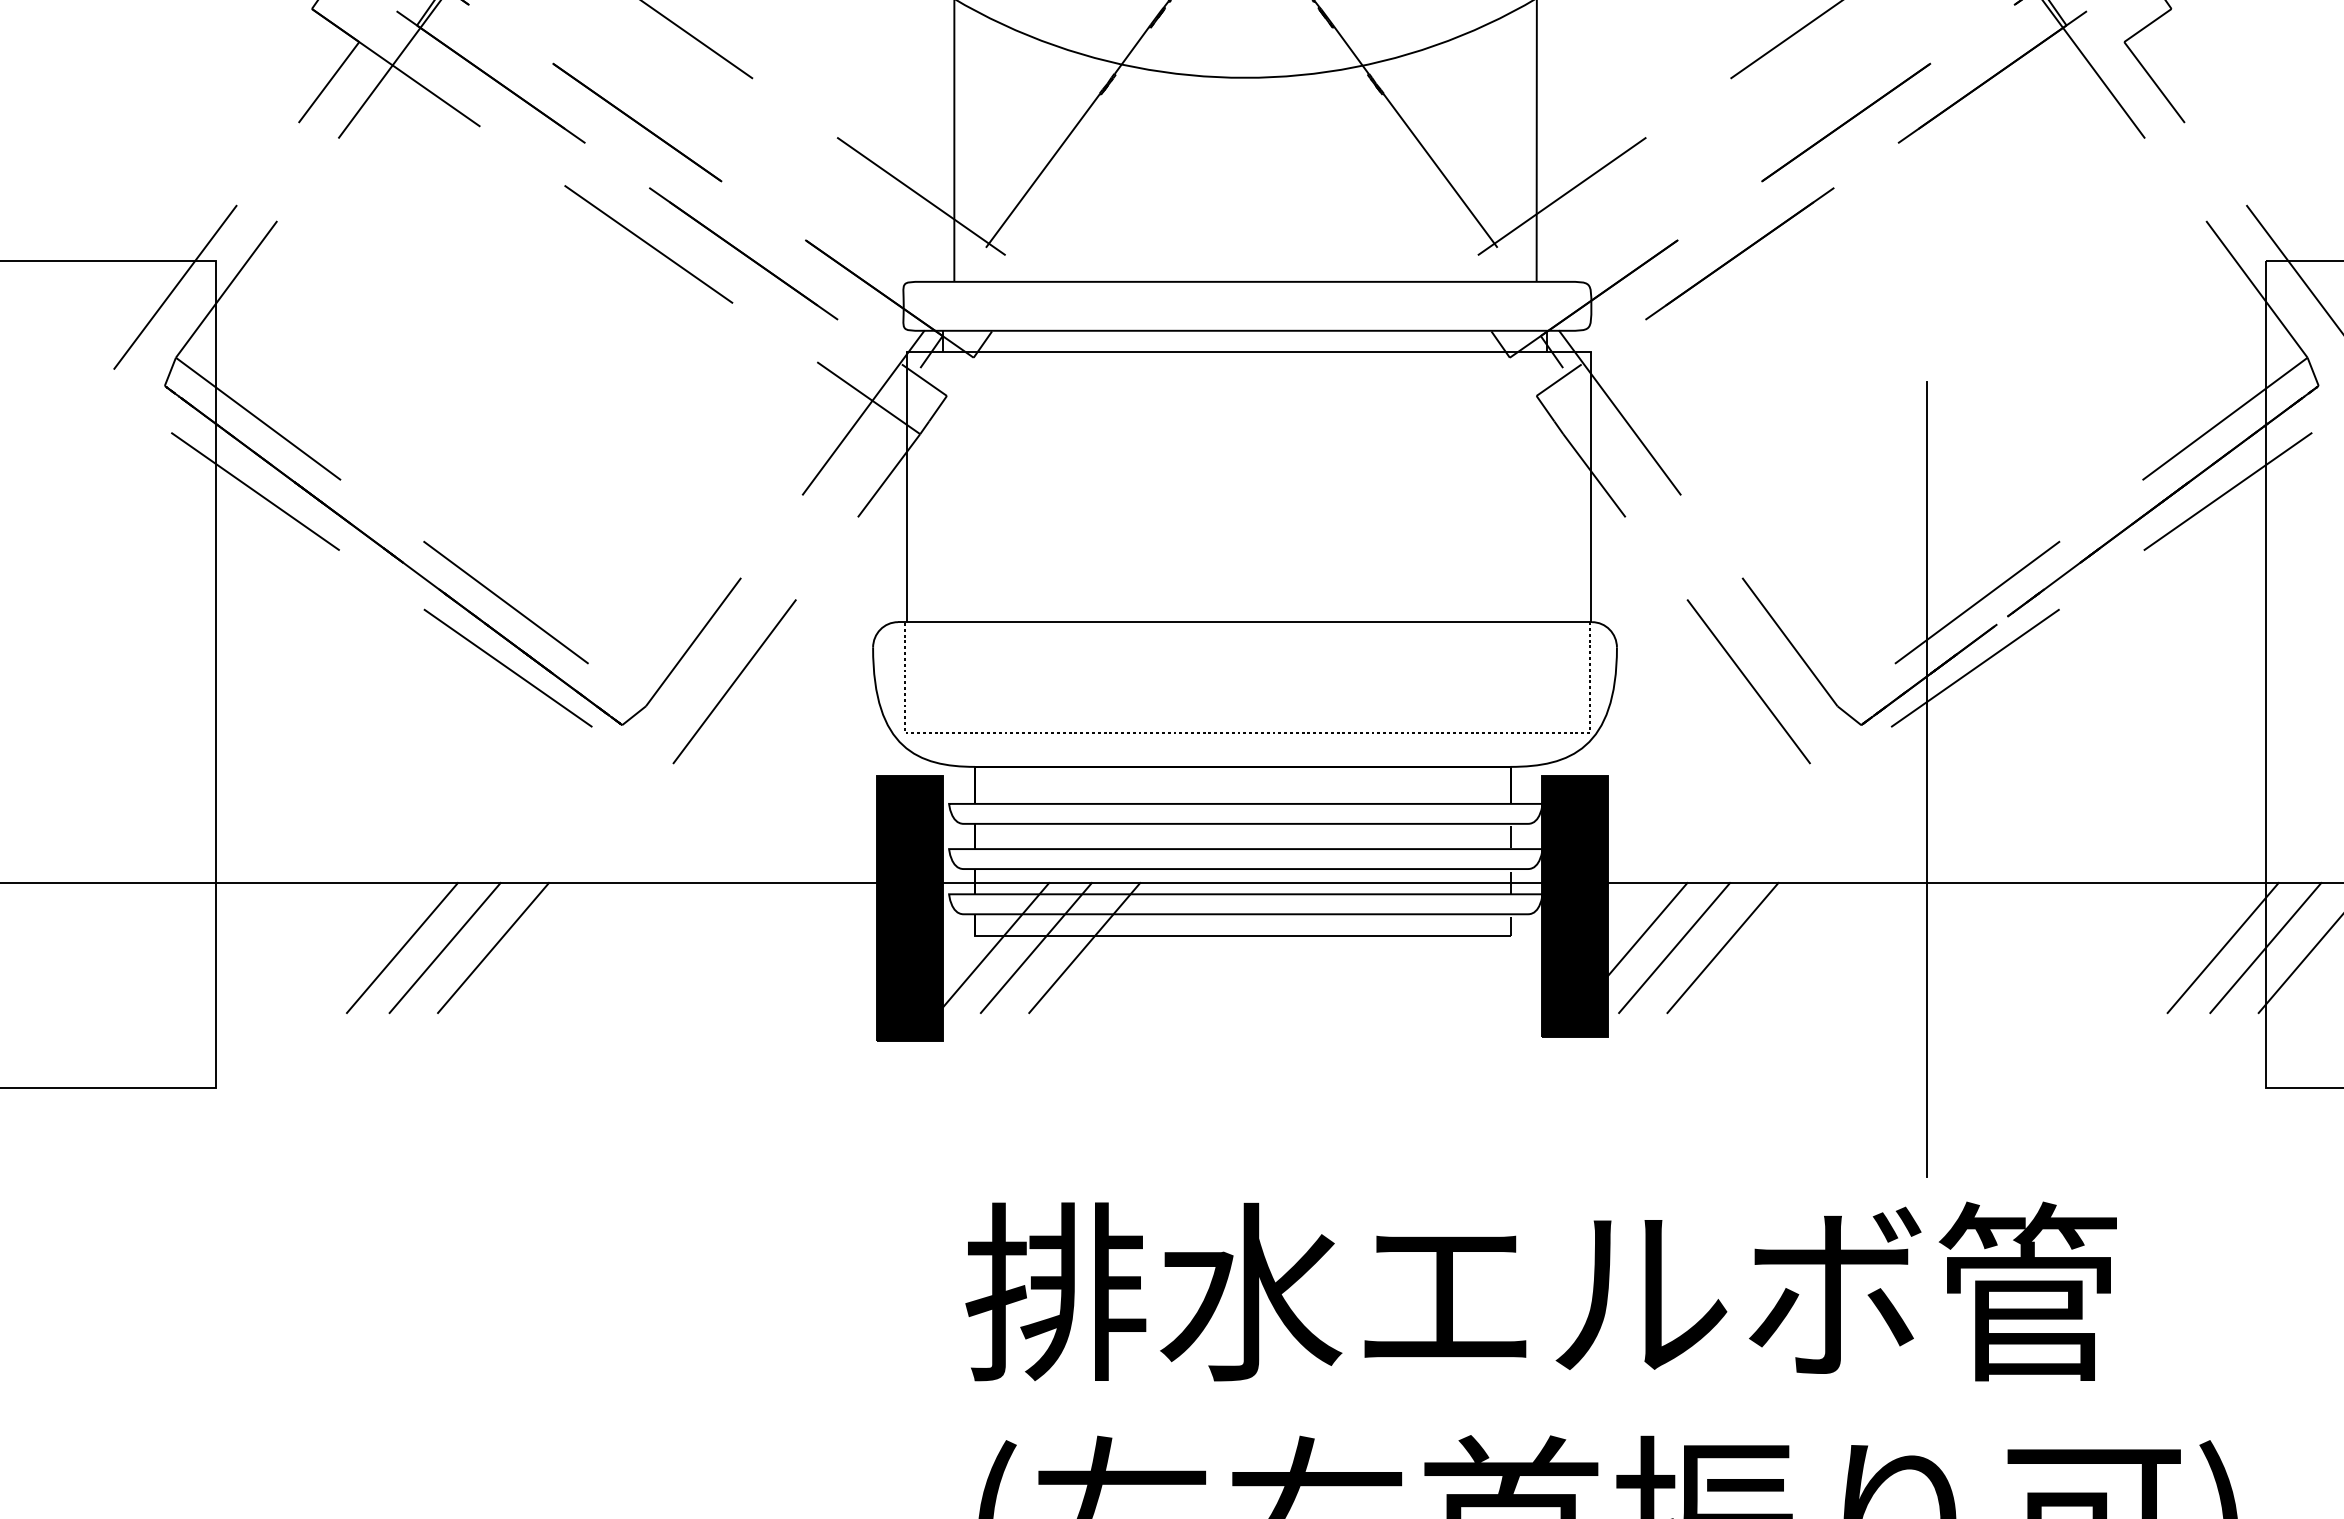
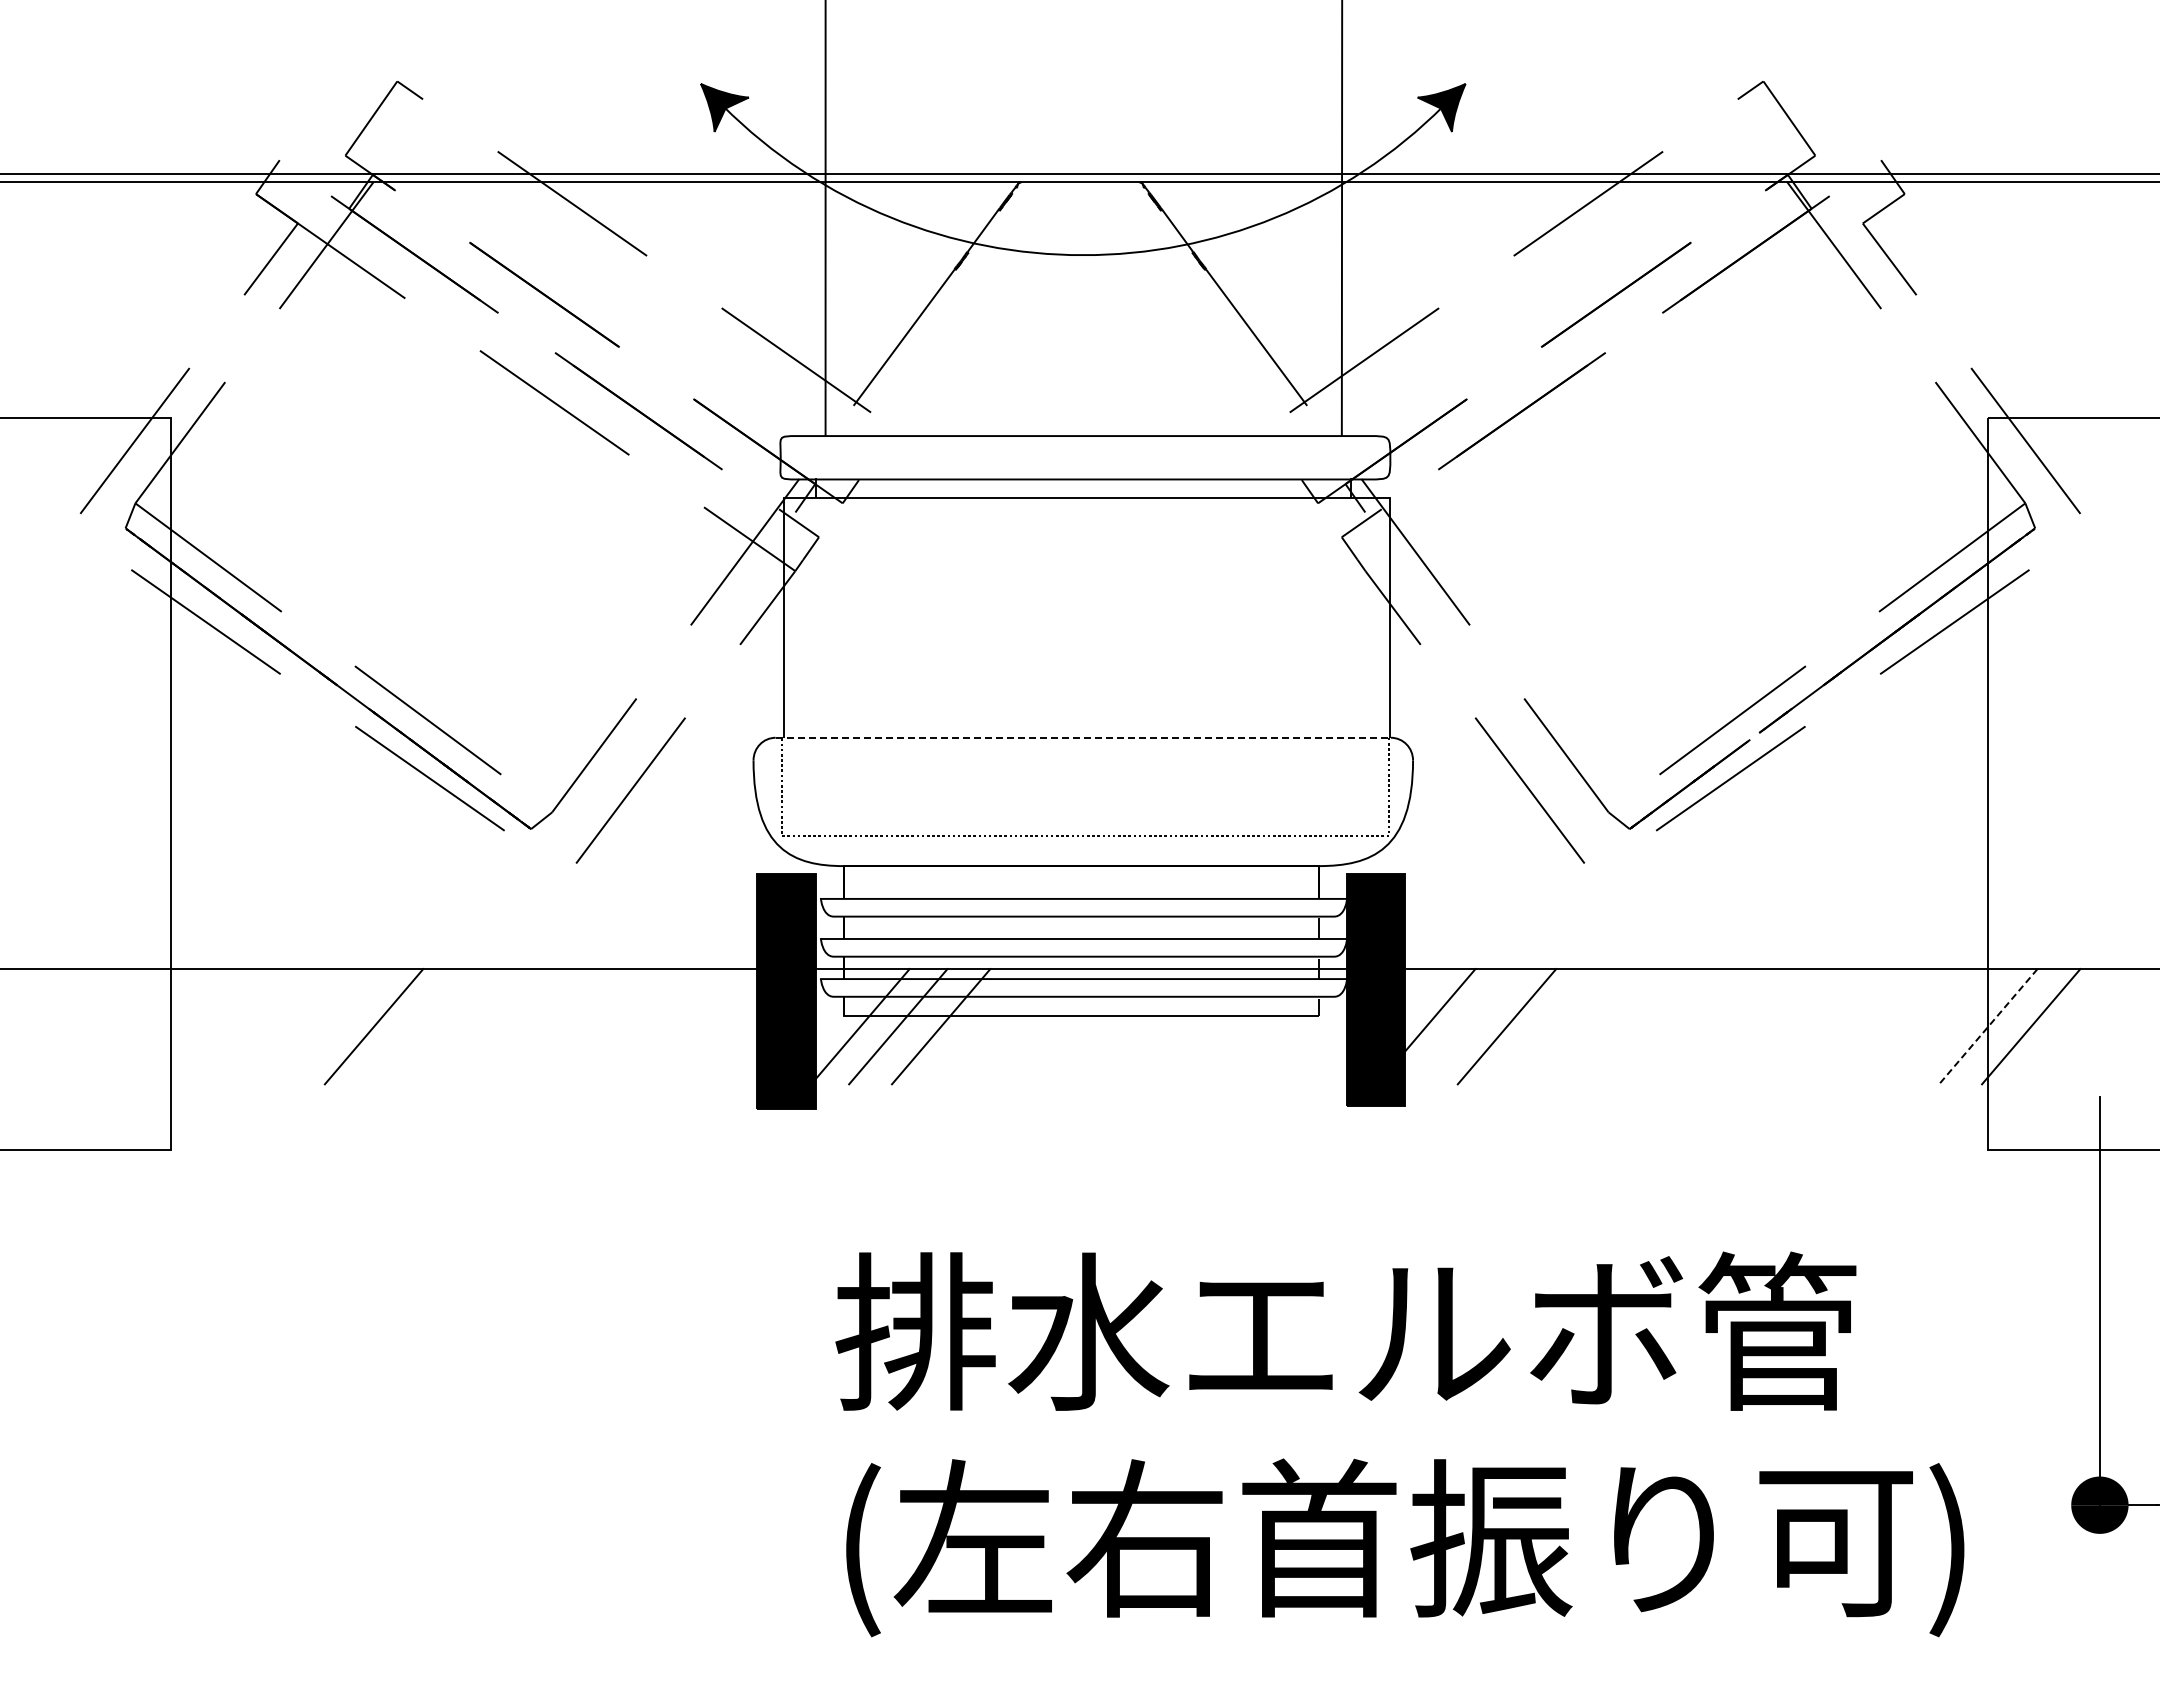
line: (1245, 621) -> (1083, 737), solid -> dashed
line: (1926, 779) -> (1687, 877), removed
line: (402, 947) -> (336, 1026), removed
line: (492, 947) -> (416, 1026), removed
line: (1673, 947) -> (1463, 1026), removed
line: (2223, 947) -> (1950, 1026), removed
line: (2266, 947) -> (1988, 1026), solid -> dashed

